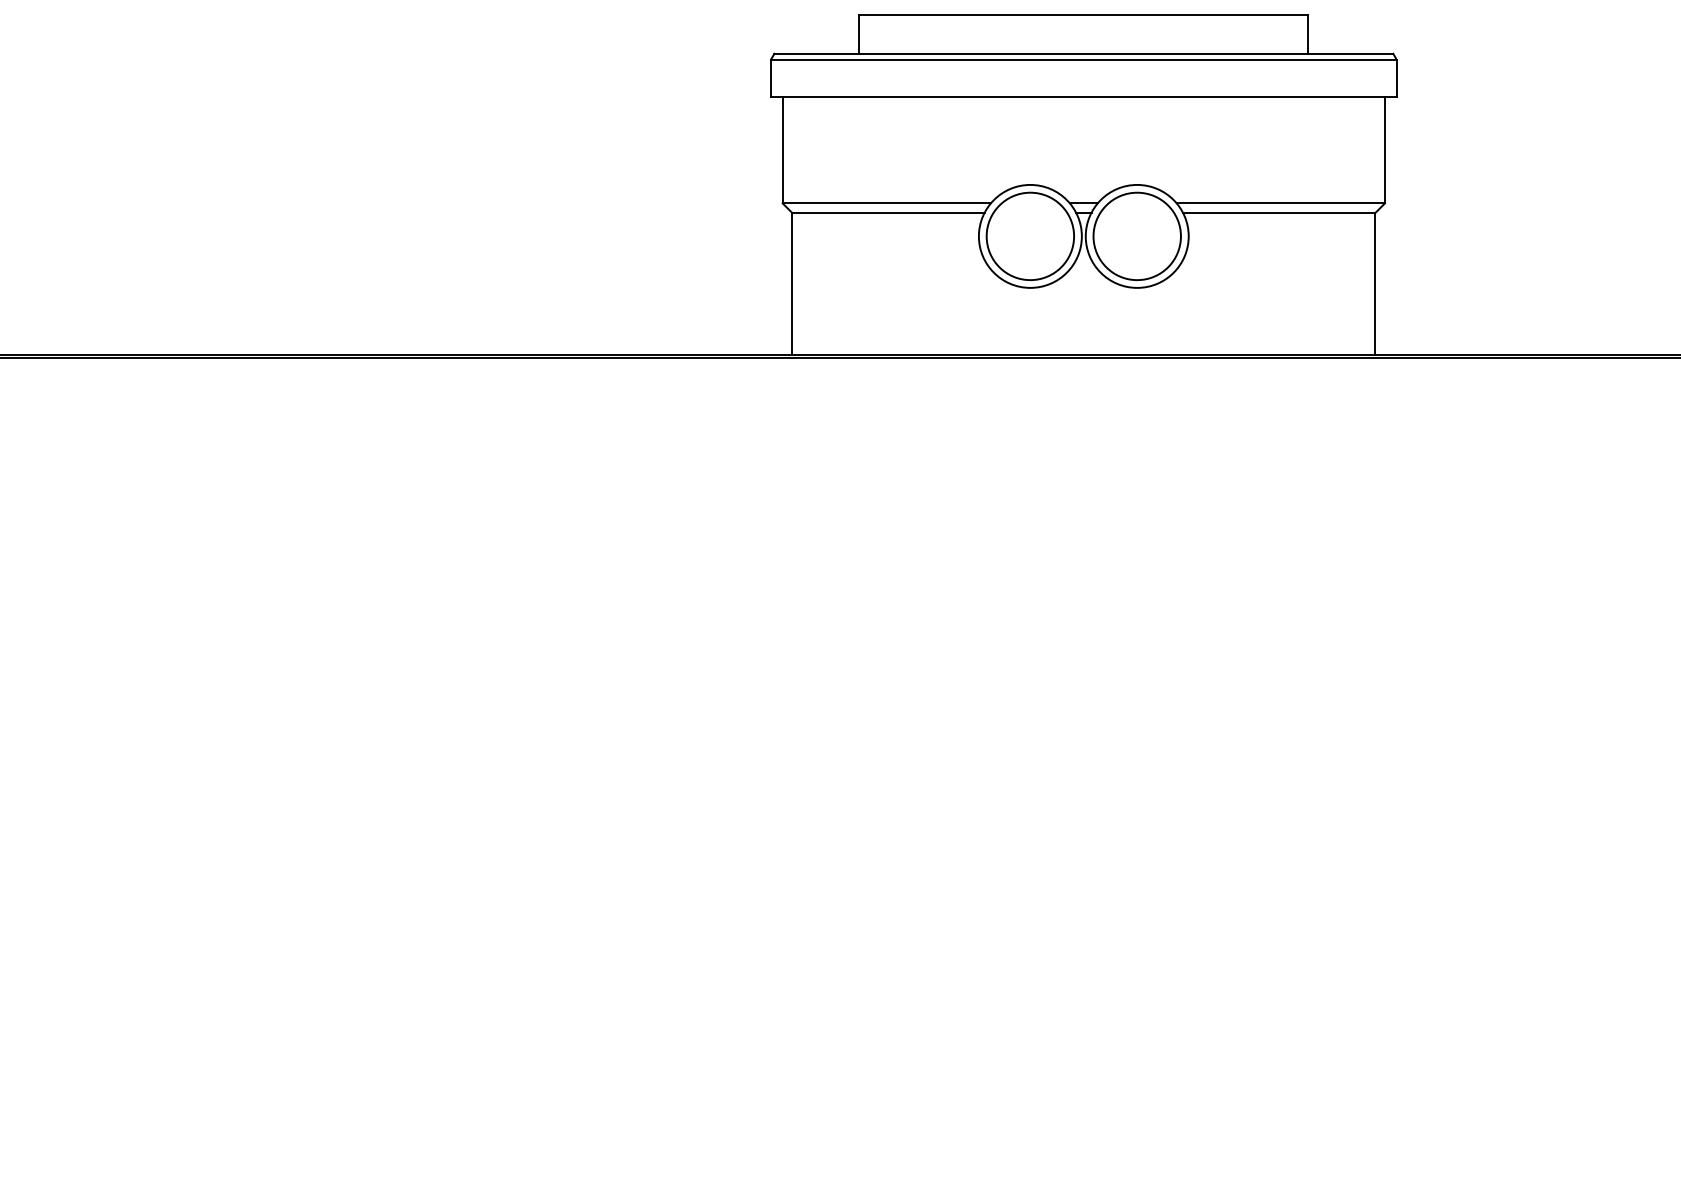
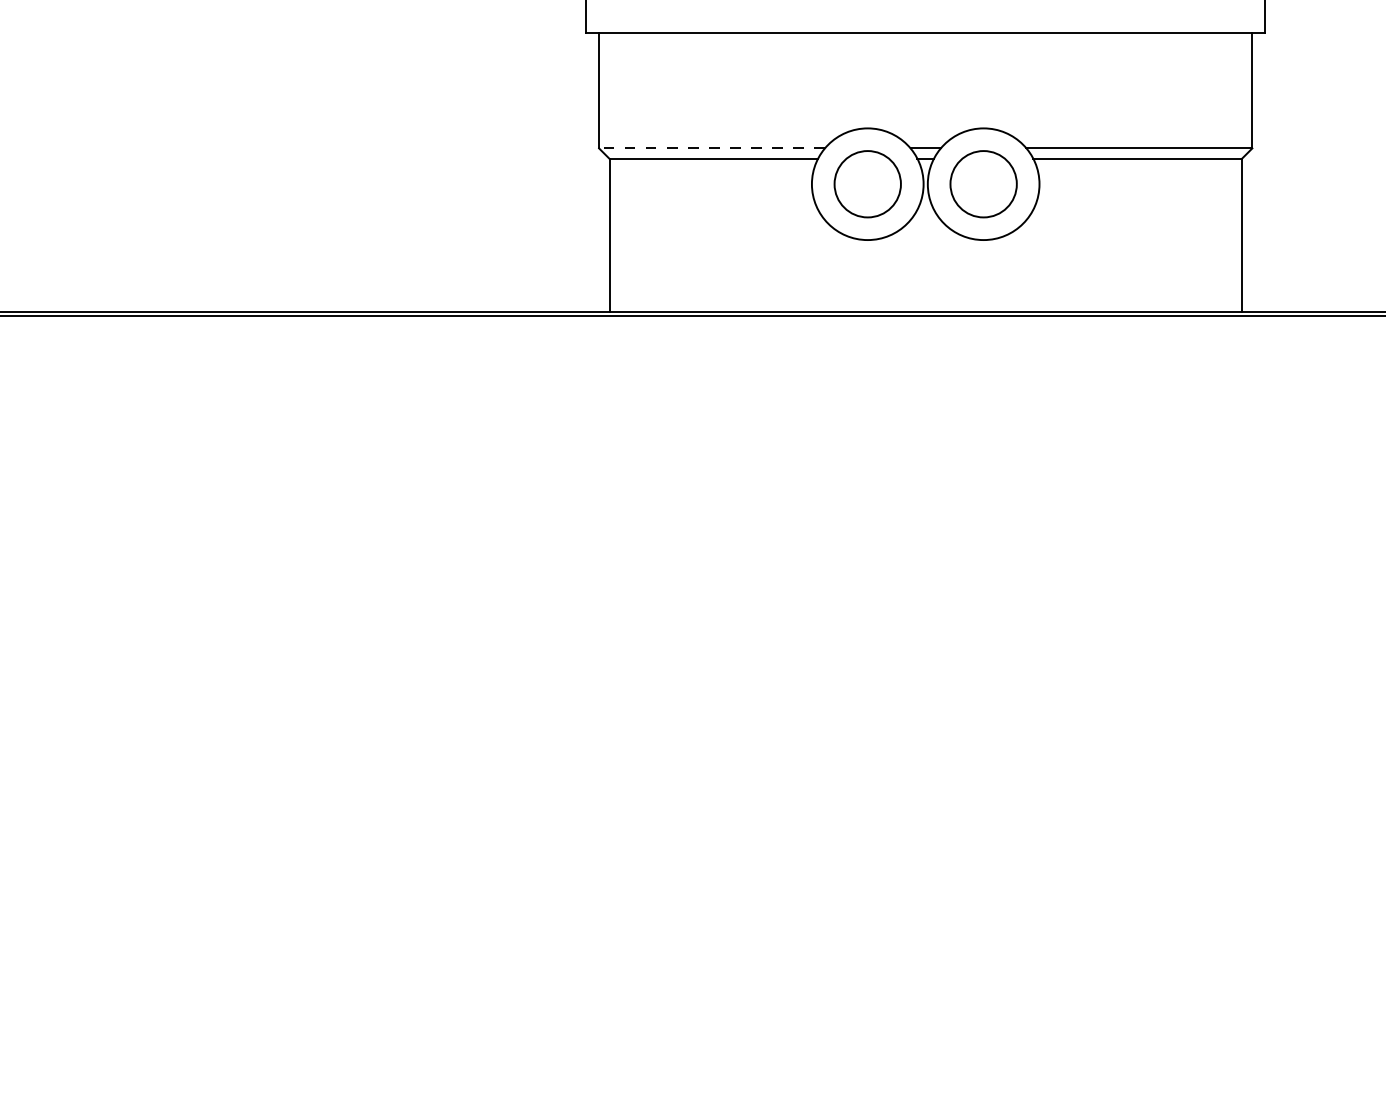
line: (886, 203) -> (711, 148), solid -> dashed
circle: (1030, 236) -> (867, 184), size x0.7
circle: (1136, 236) -> (982, 184), size x0.7

